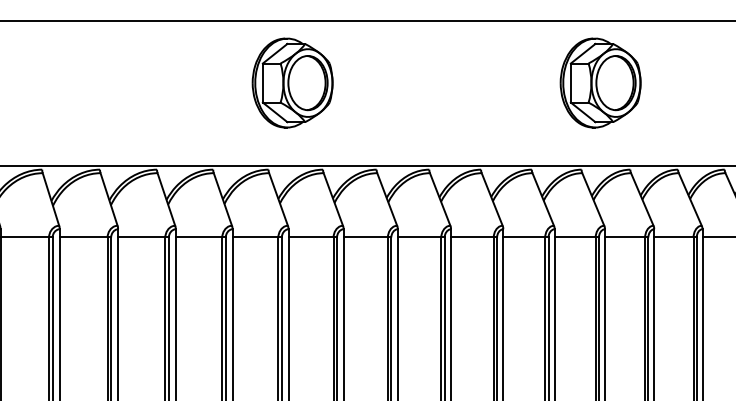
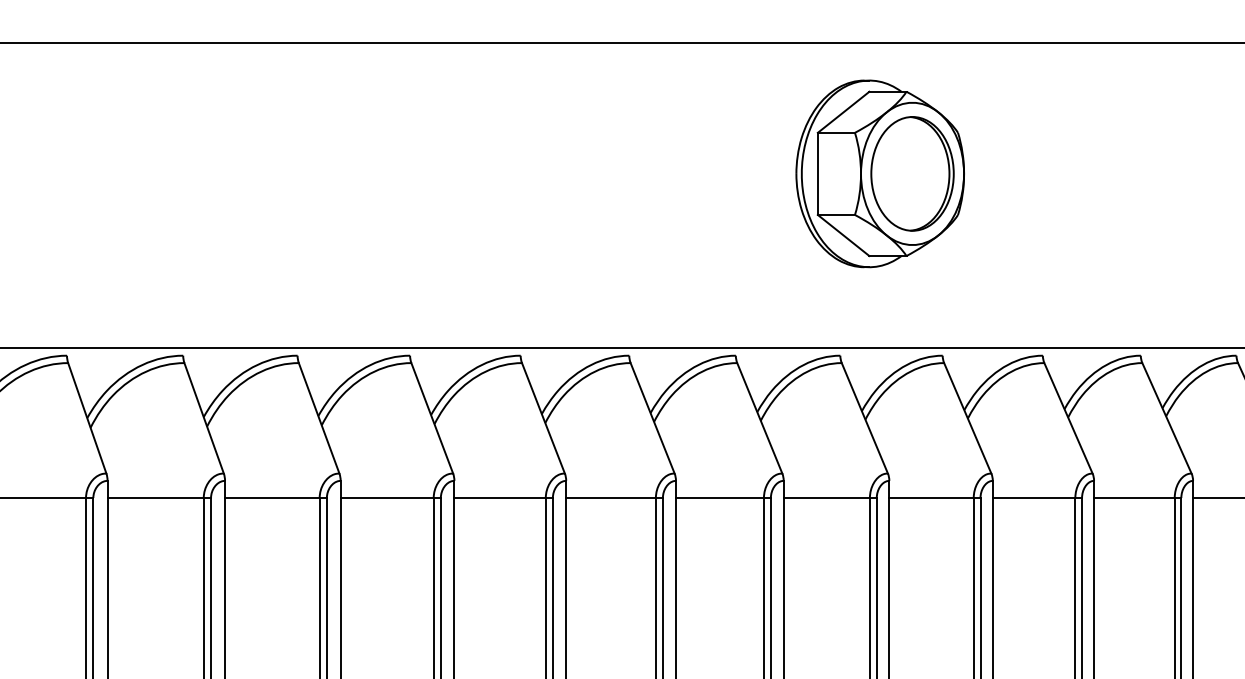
part: (292, 82) -> (233, 172), removed

